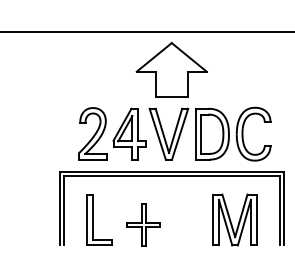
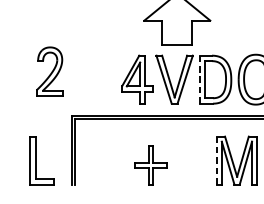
part: (92, 133) -> (49, 71), moved
line: (195, 133) -> (199, 79), solid -> dashed
part: (99, 219) -> (42, 160), moved
line: (213, 219) -> (216, 160), solid -> dashed

